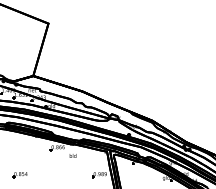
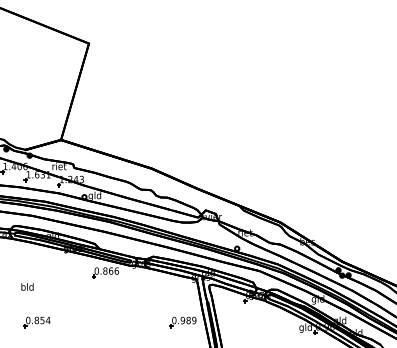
text: (72, 155) -> (26, 286), moved

